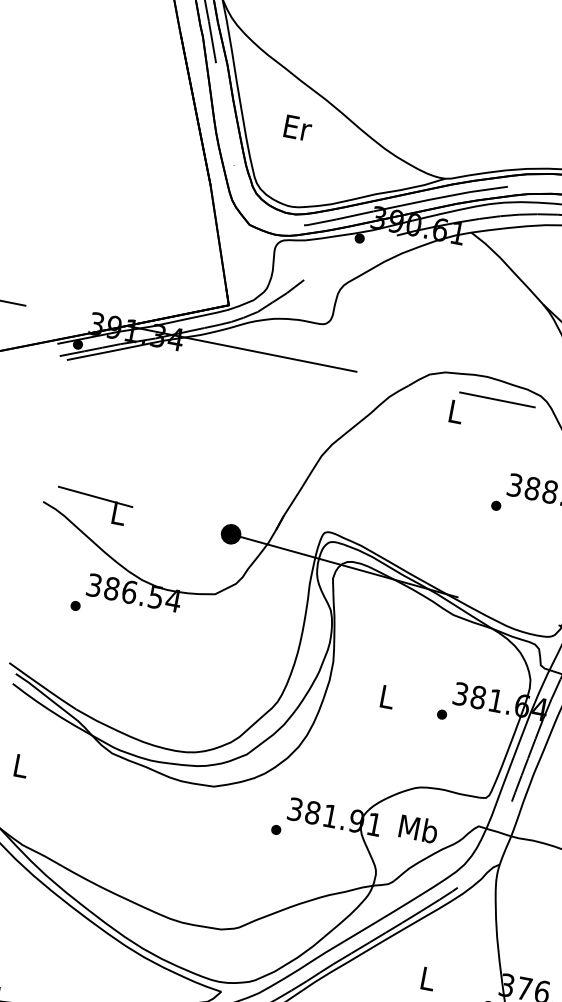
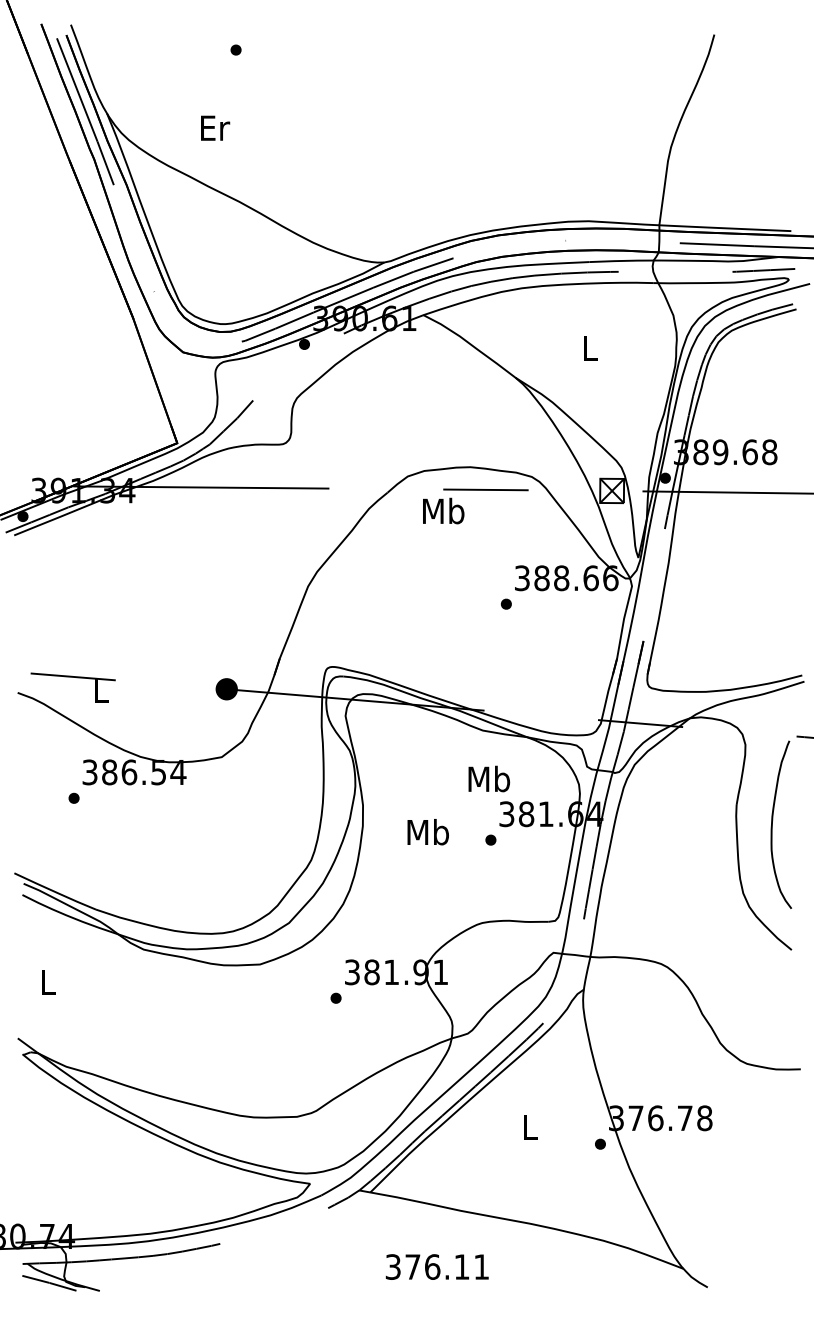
text: (298, 127) -> (215, 127), moved
text: (455, 411) -> (443, 510), L -> Mb
text: (386, 696) -> (427, 832), L -> Mb
text: (419, 828) -> (489, 778), moved

